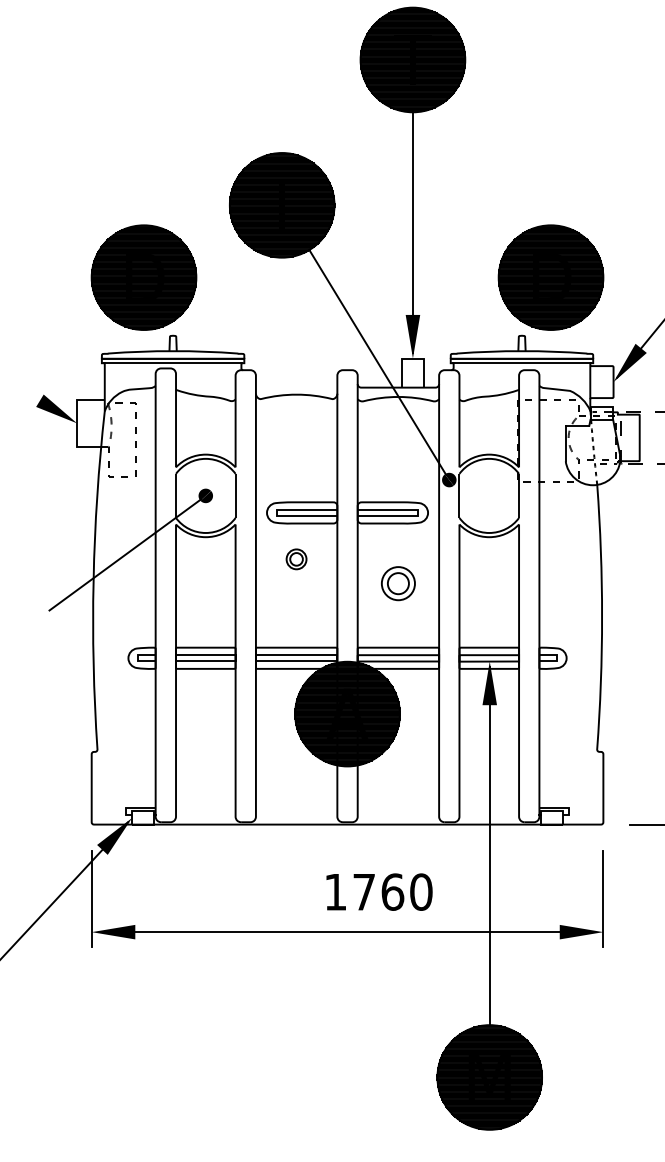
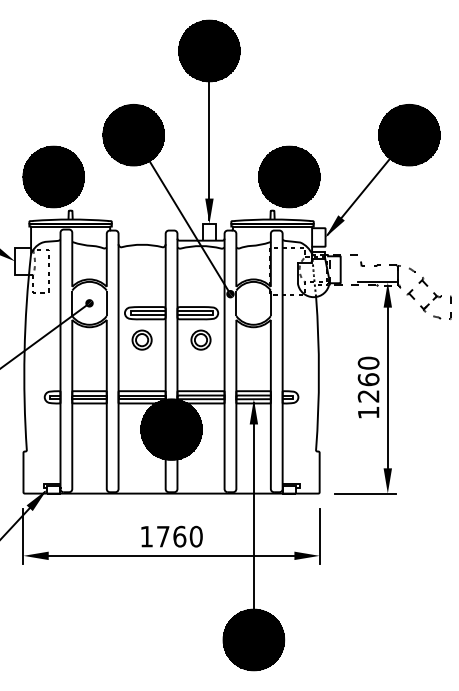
part: (295, 558) -> (141, 339), size x1.67
part: (397, 582) -> (200, 339), moved
text: (378, 891) -> (171, 536), moved

